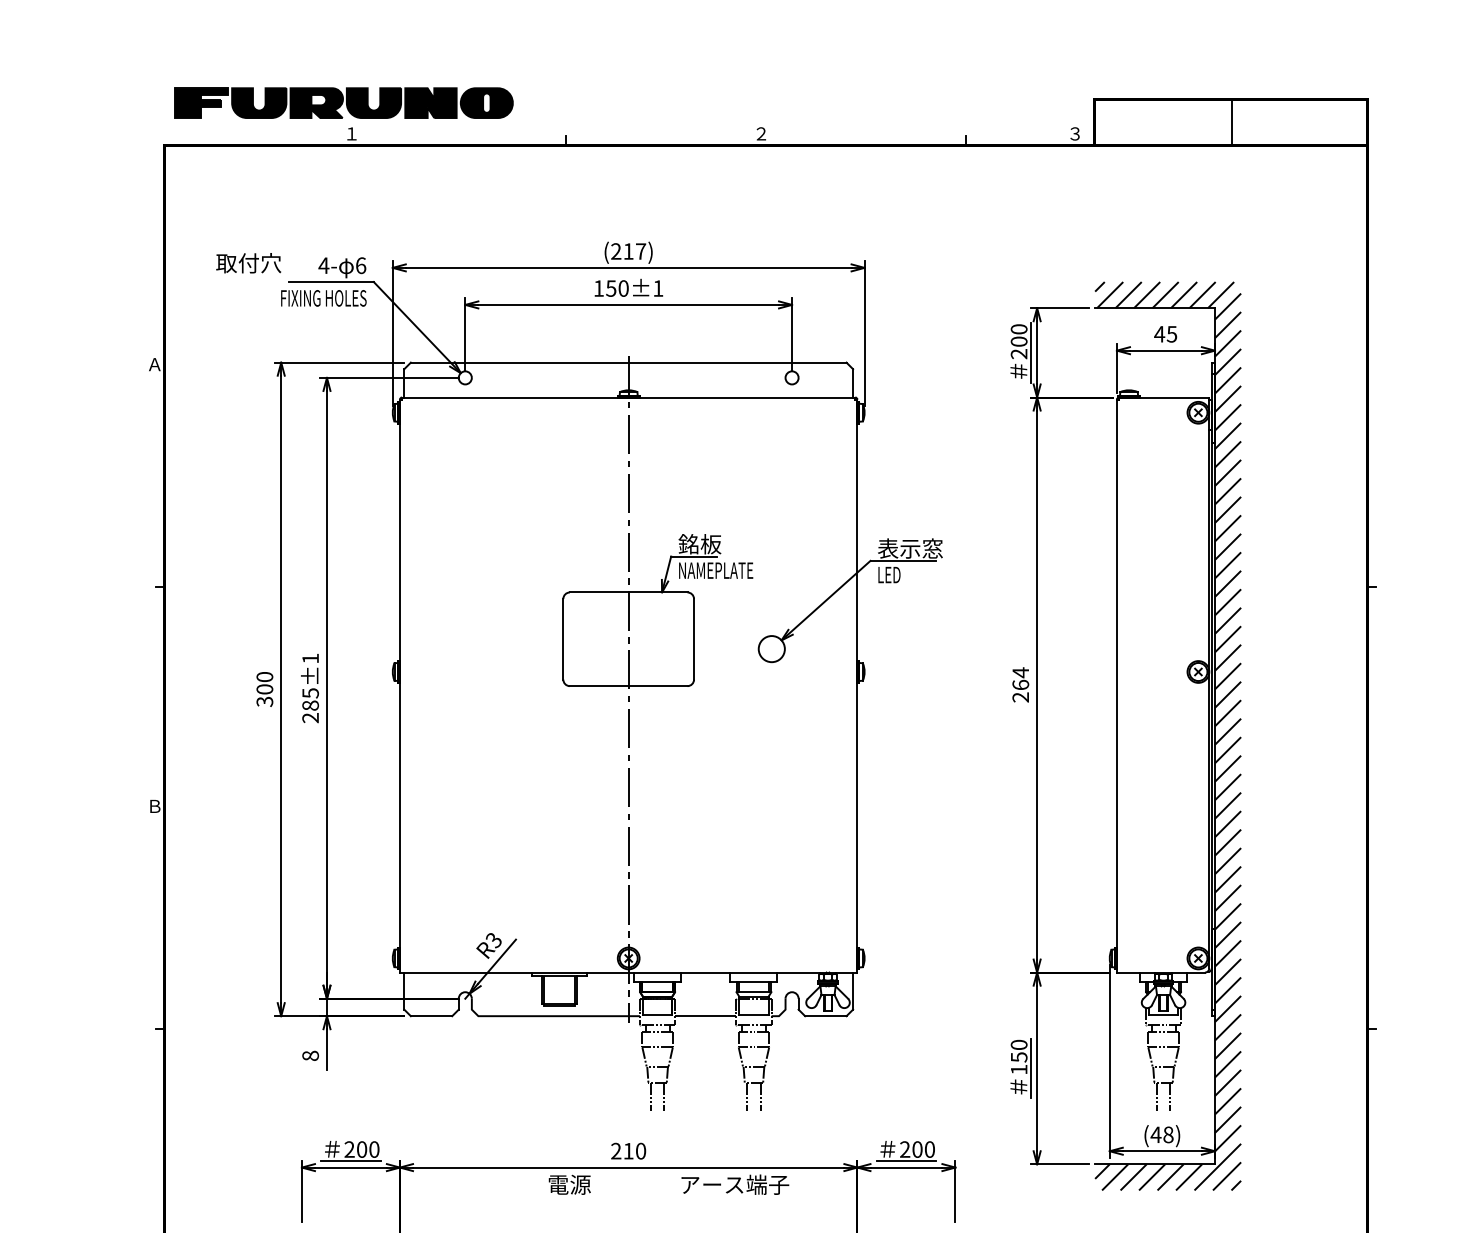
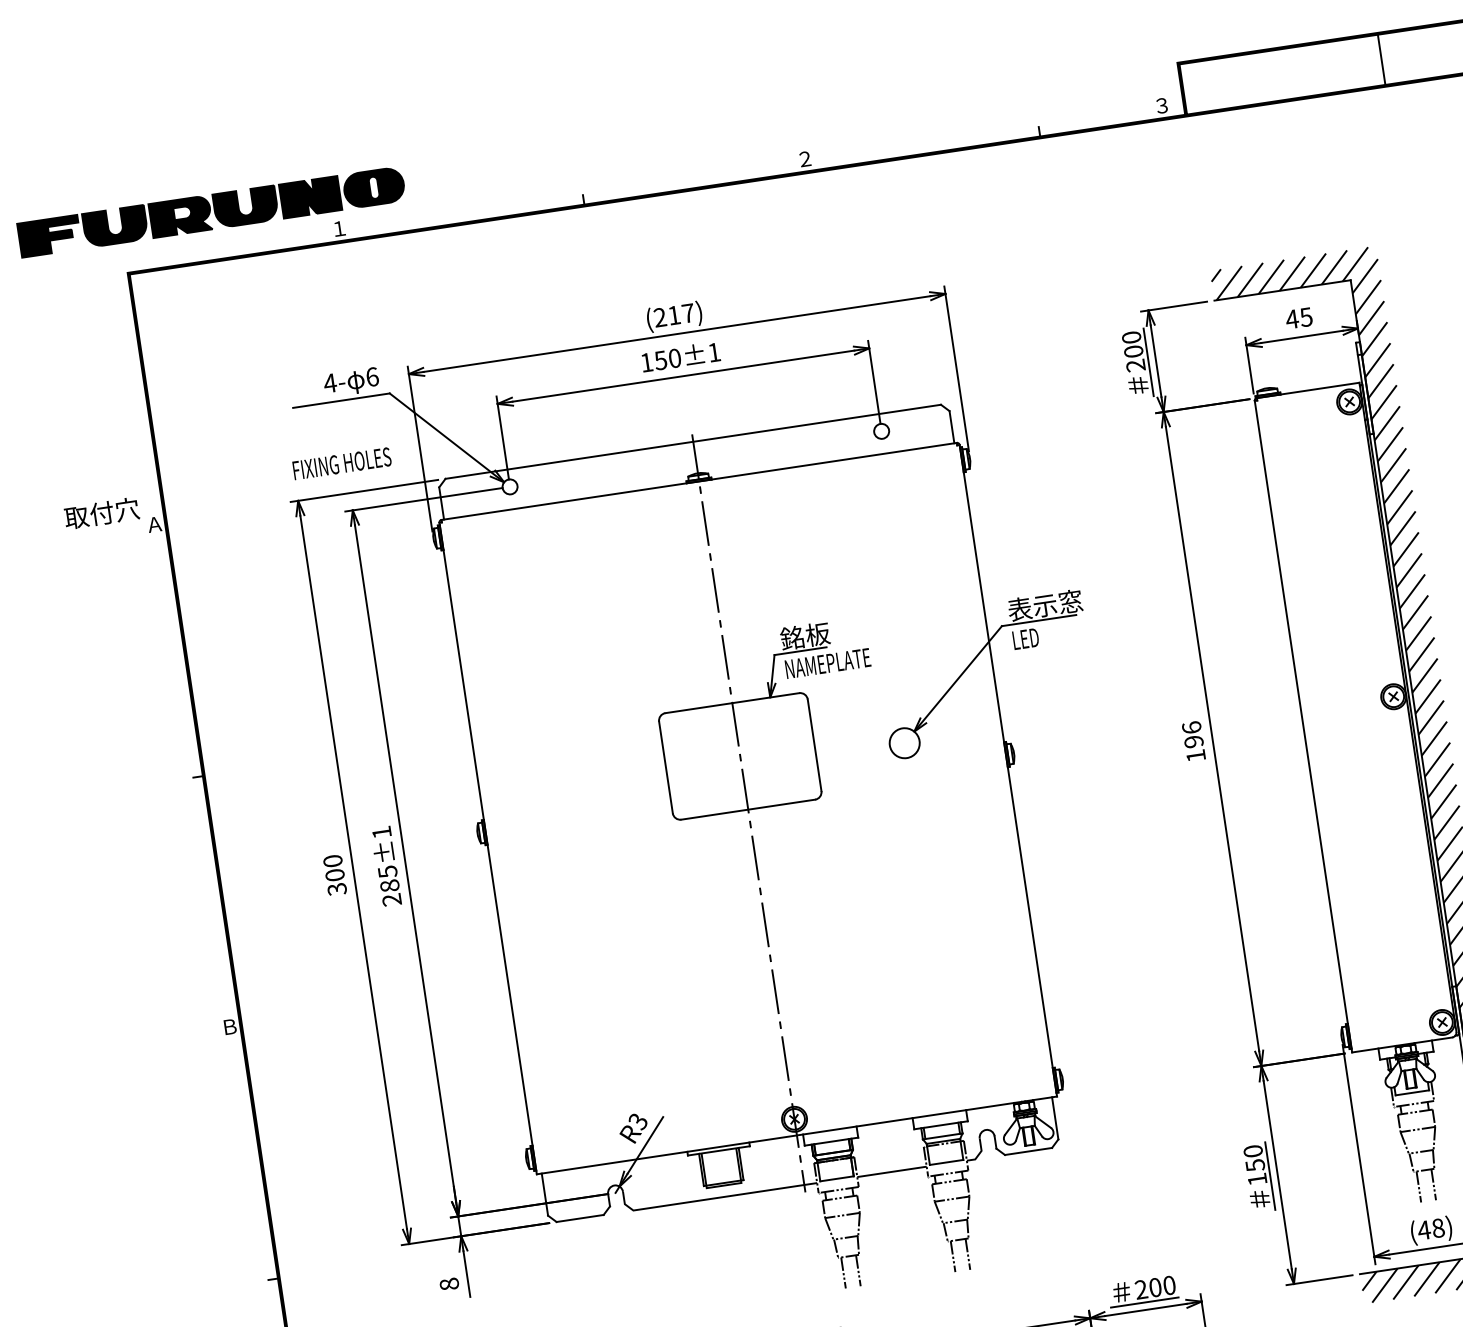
part: (343, 102) -> (211, 211), moved
line: (1231, 122) -> (1381, 59), moved
text: (248, 263) -> (101, 513), moved
text: (323, 298) -> (341, 463), moved
text: (1020, 684) -> (1193, 741), 264 -> 196

